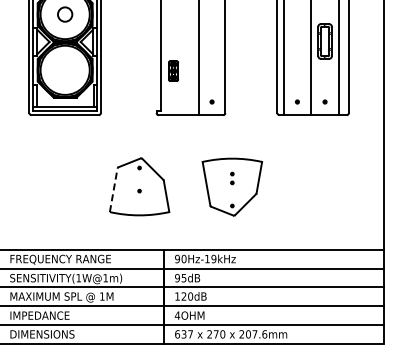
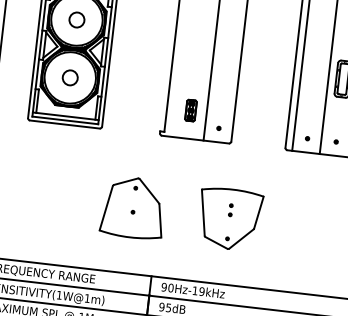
circle: (65, 70) -> (70, 78), added
part: (173, 70) -> (191, 109), moved
line: (113, 189) -> (106, 207), dashed -> solid

